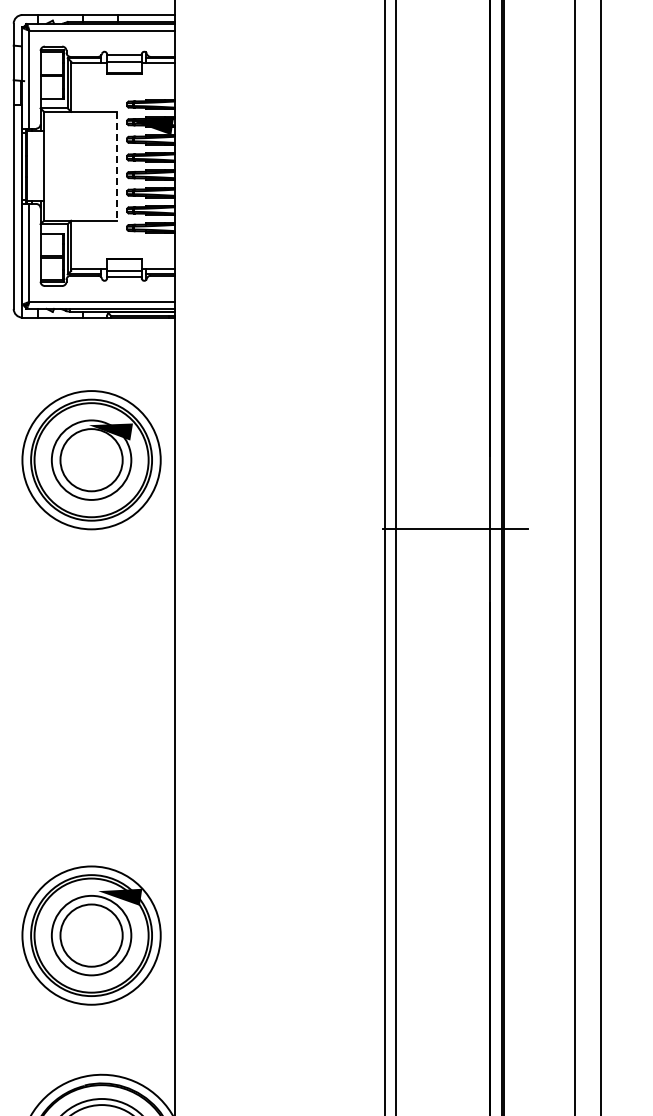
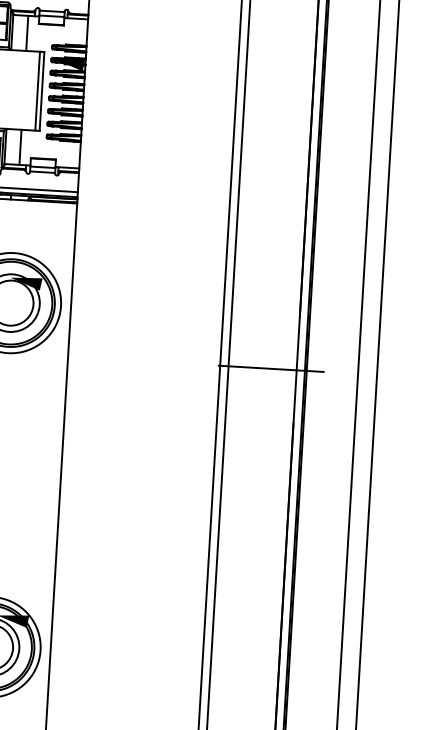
line: (91, 87) -> (26, 33), added
line: (110, 165) -> (37, 90), added
line: (117, 166) -> (42, 91), dashed -> solid
line: (91, 244) -> (20, 146), added

